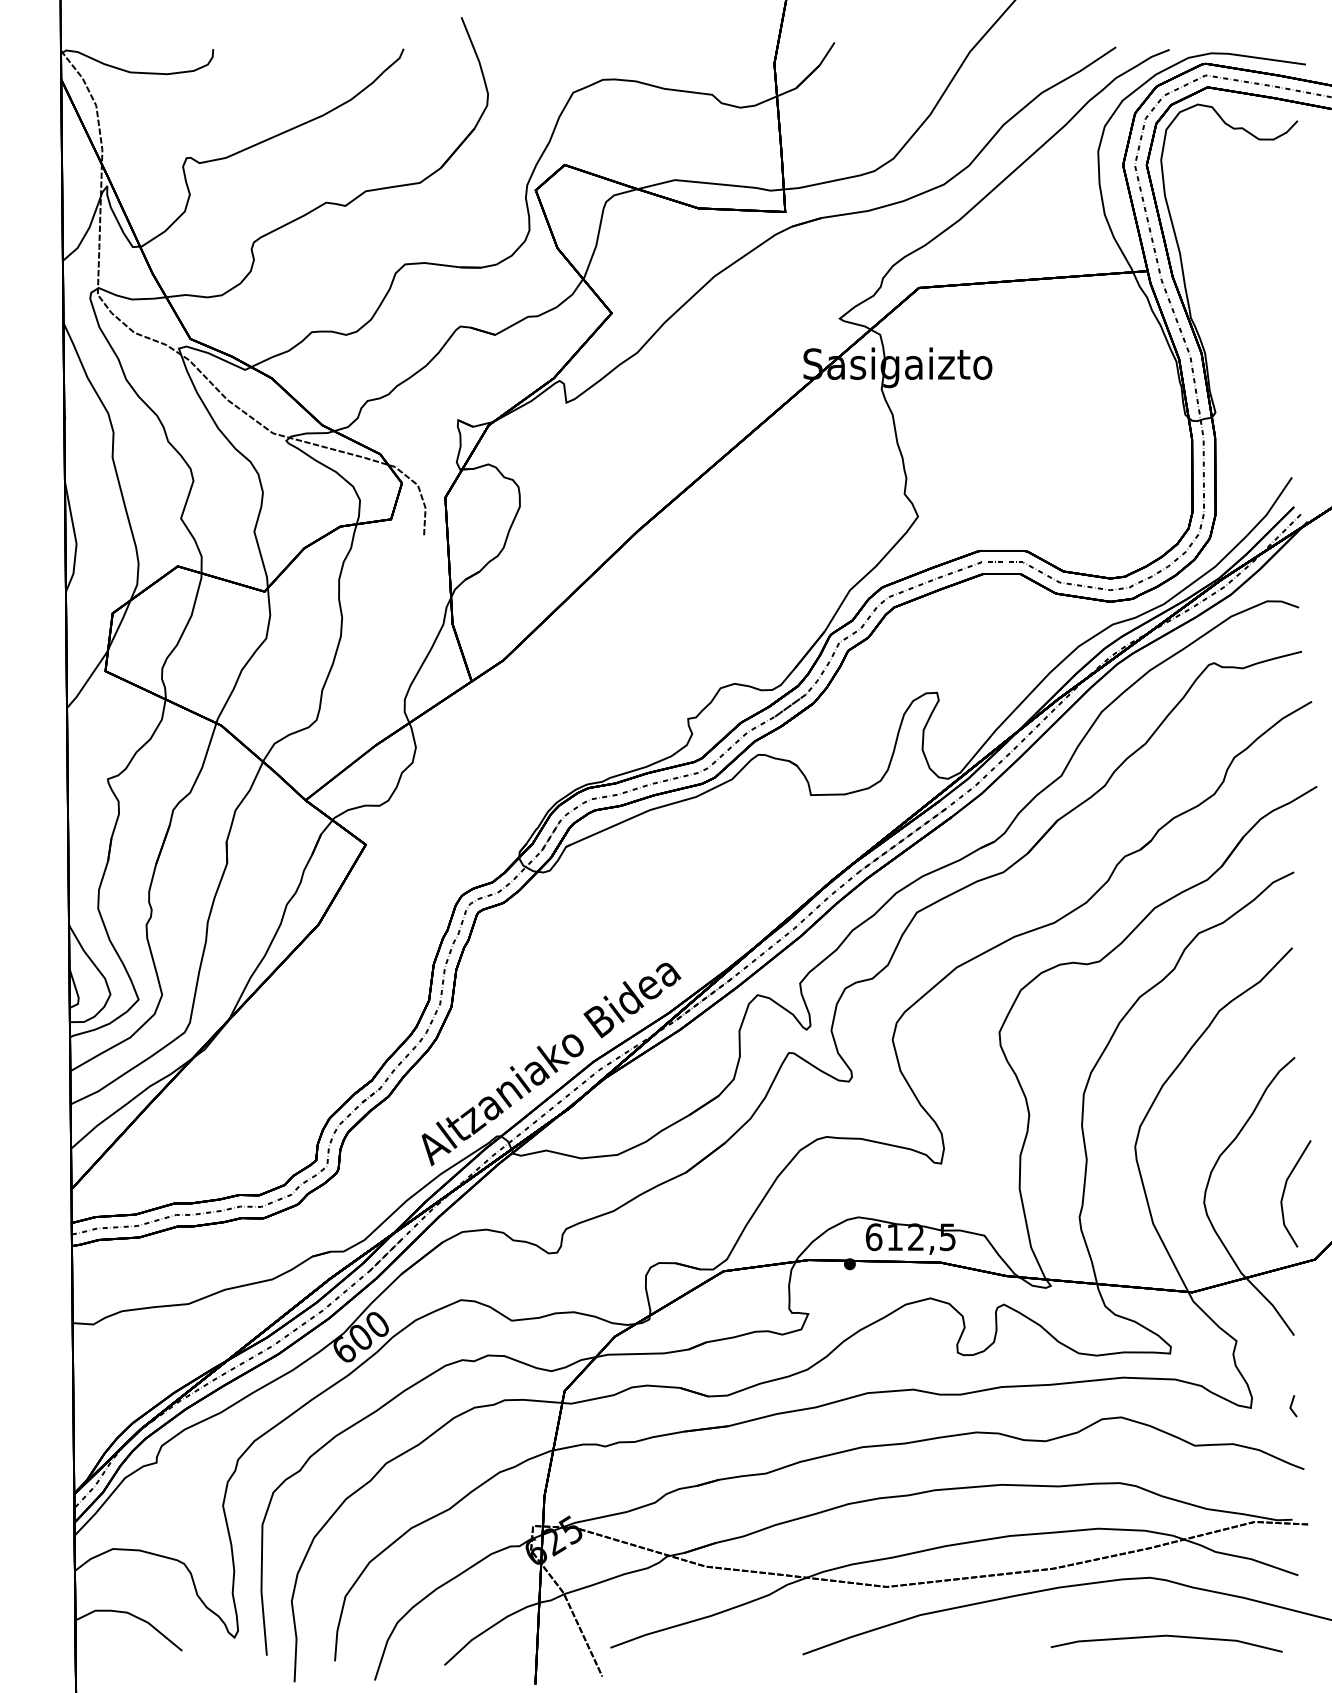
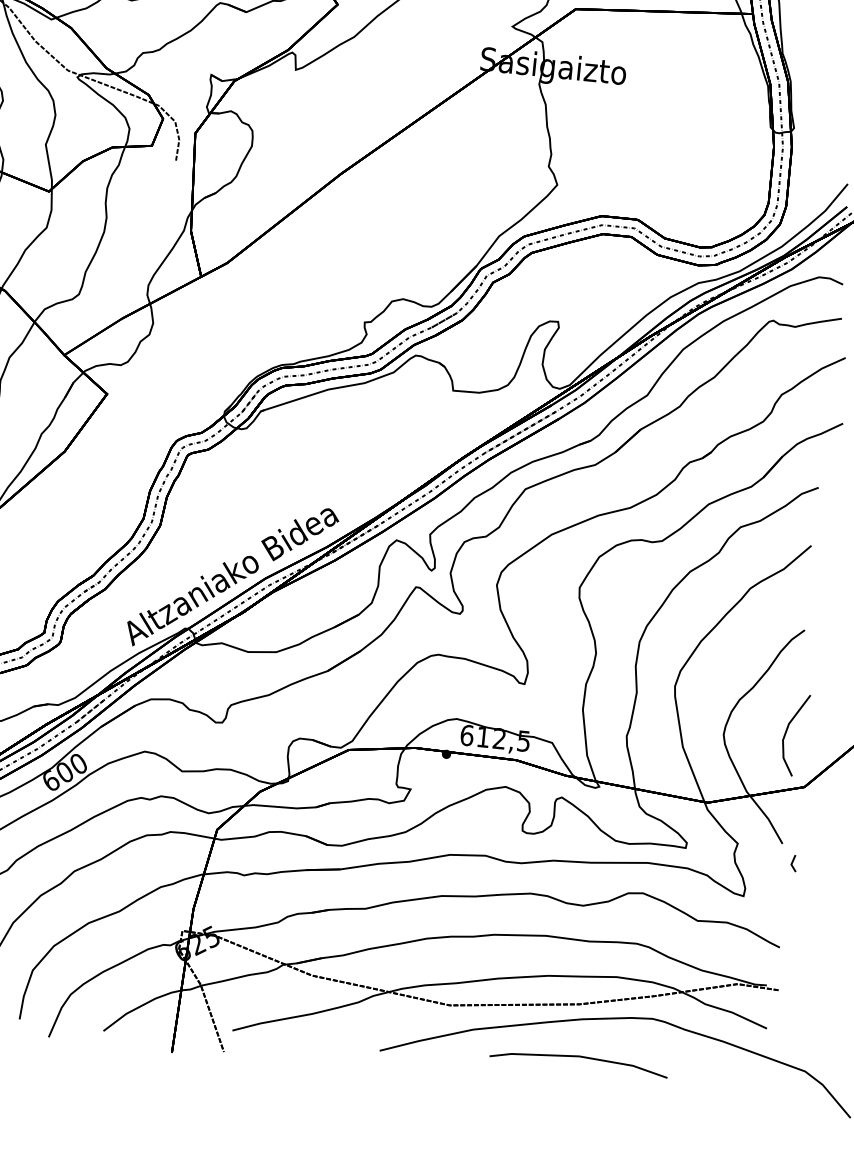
line: (1292, 1405) -> (793, 862), moved
line: (1166, 1636) -> (579, 1057), moved

